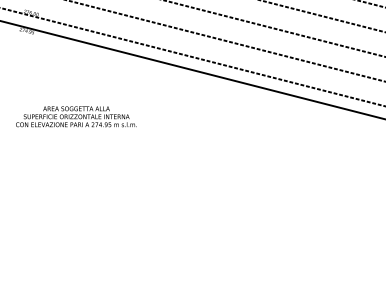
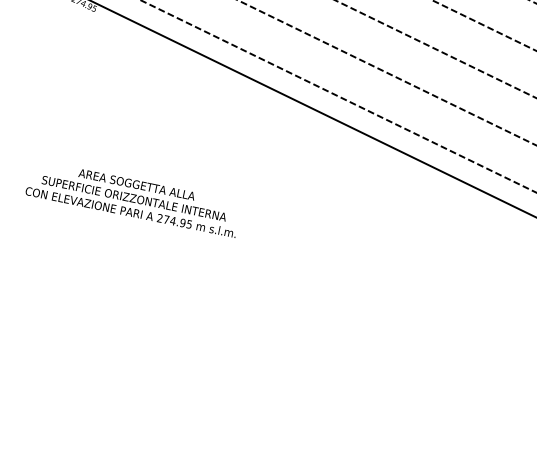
text: (76, 116) -> (134, 198), moved

